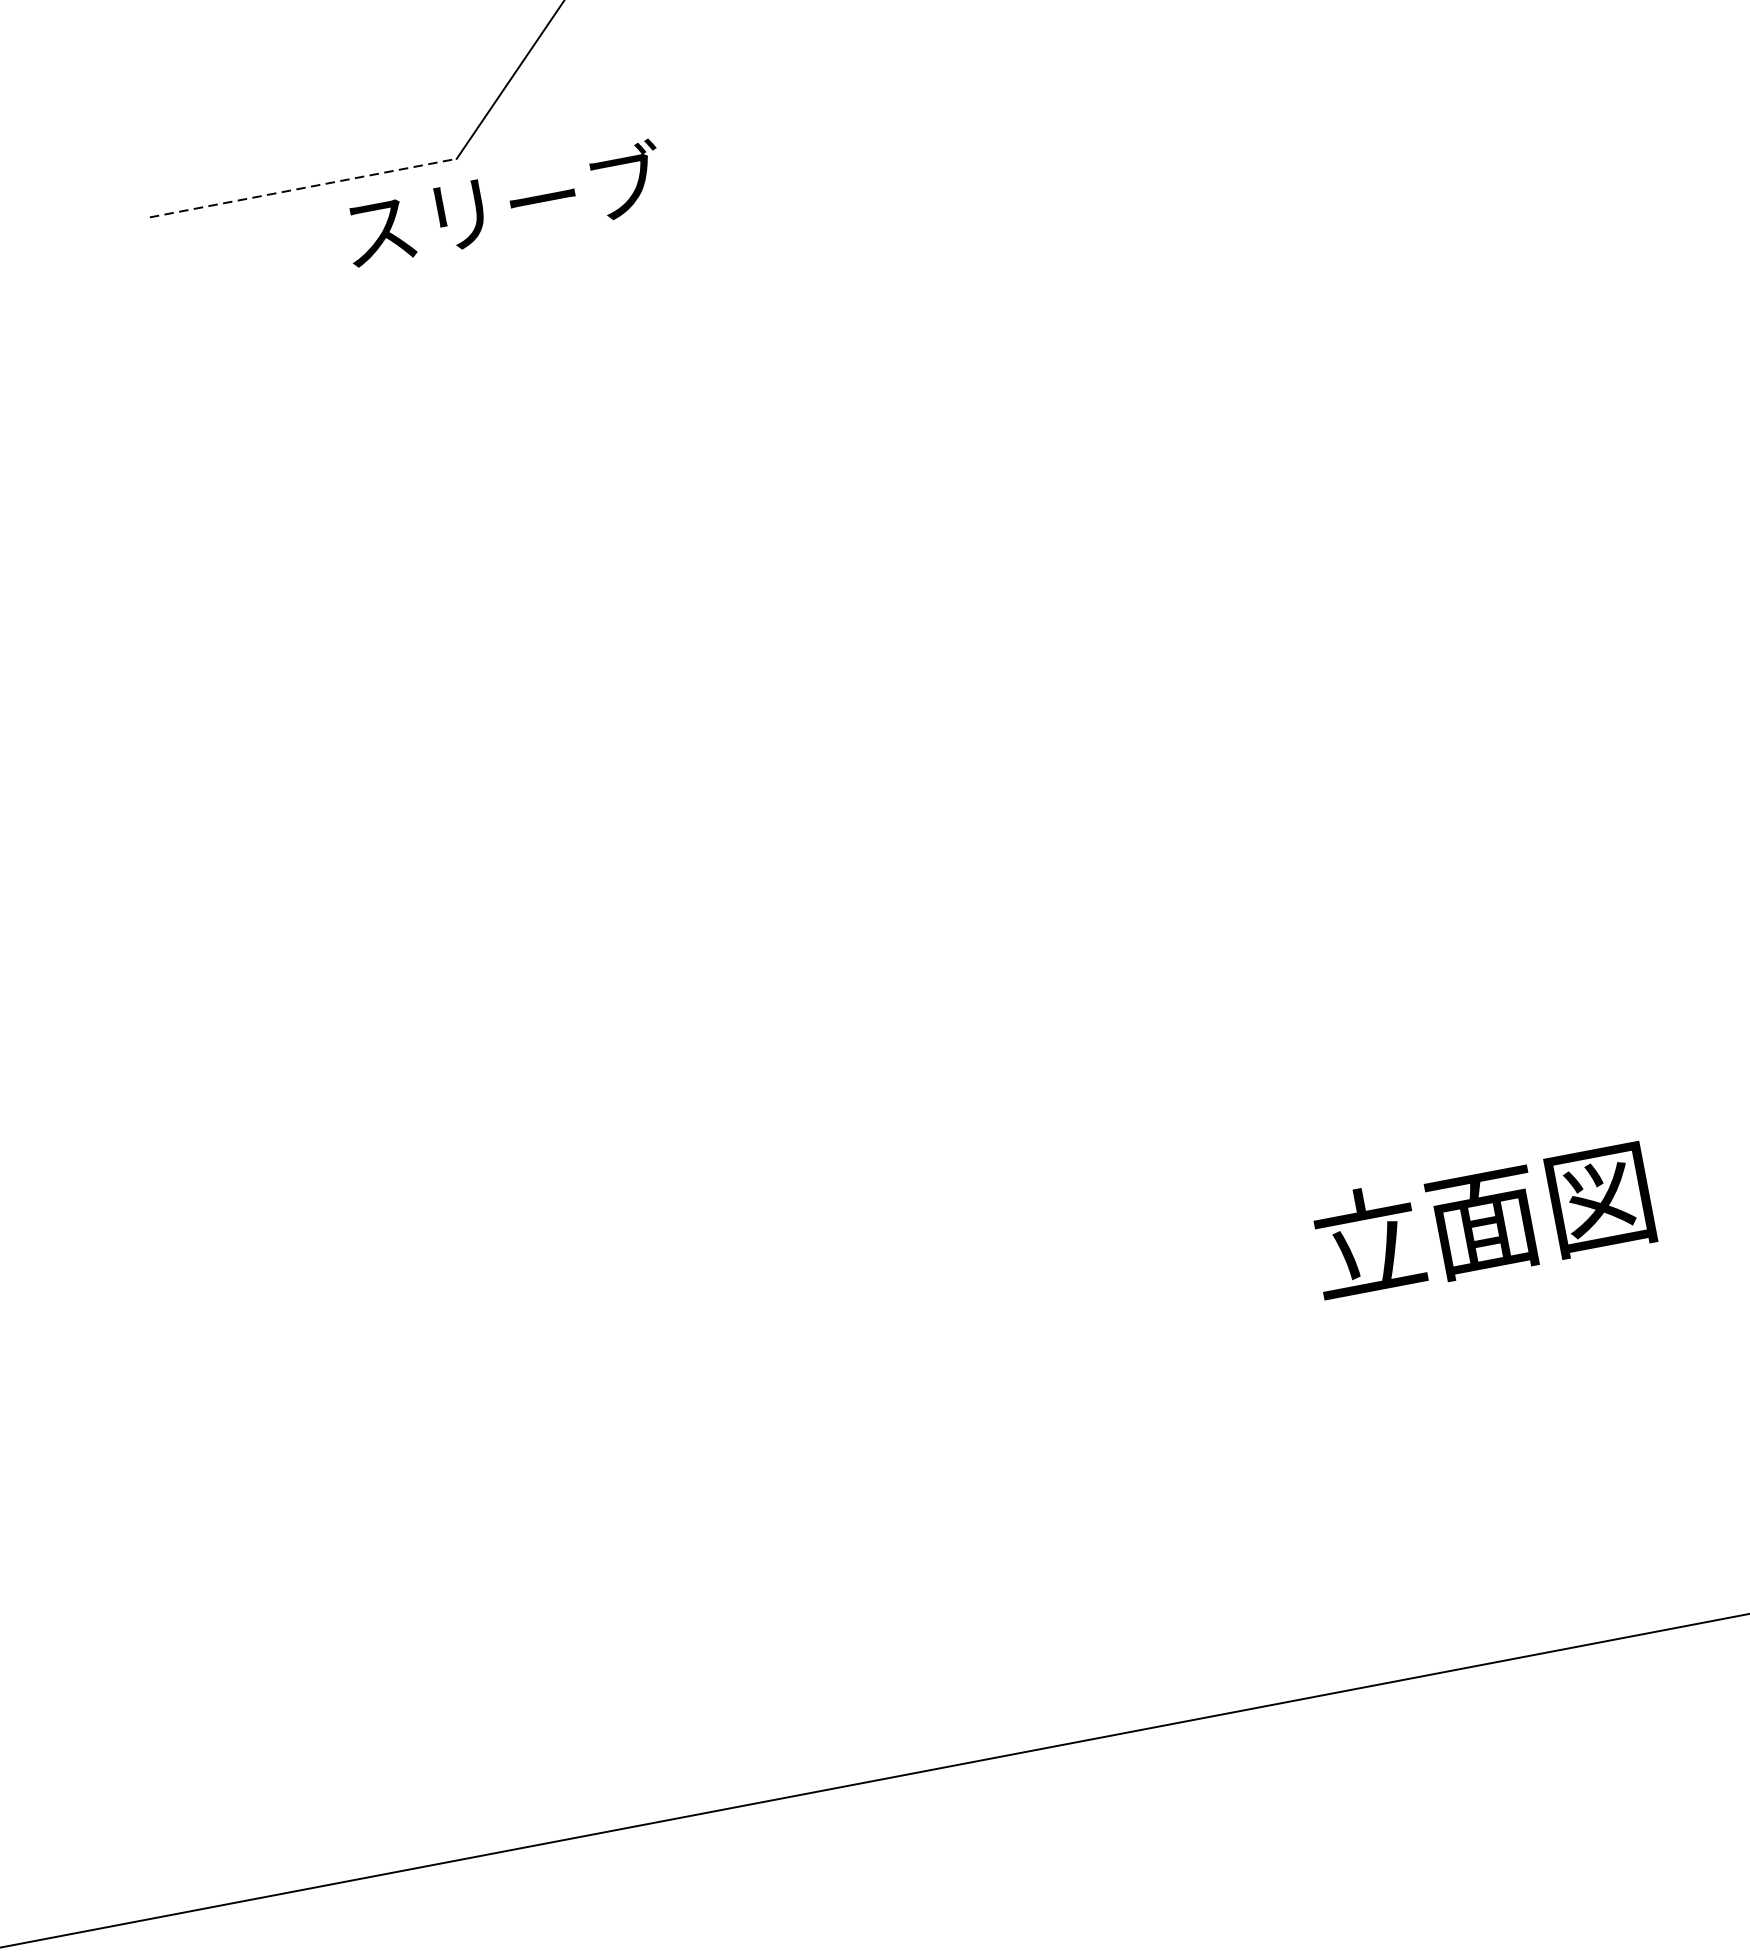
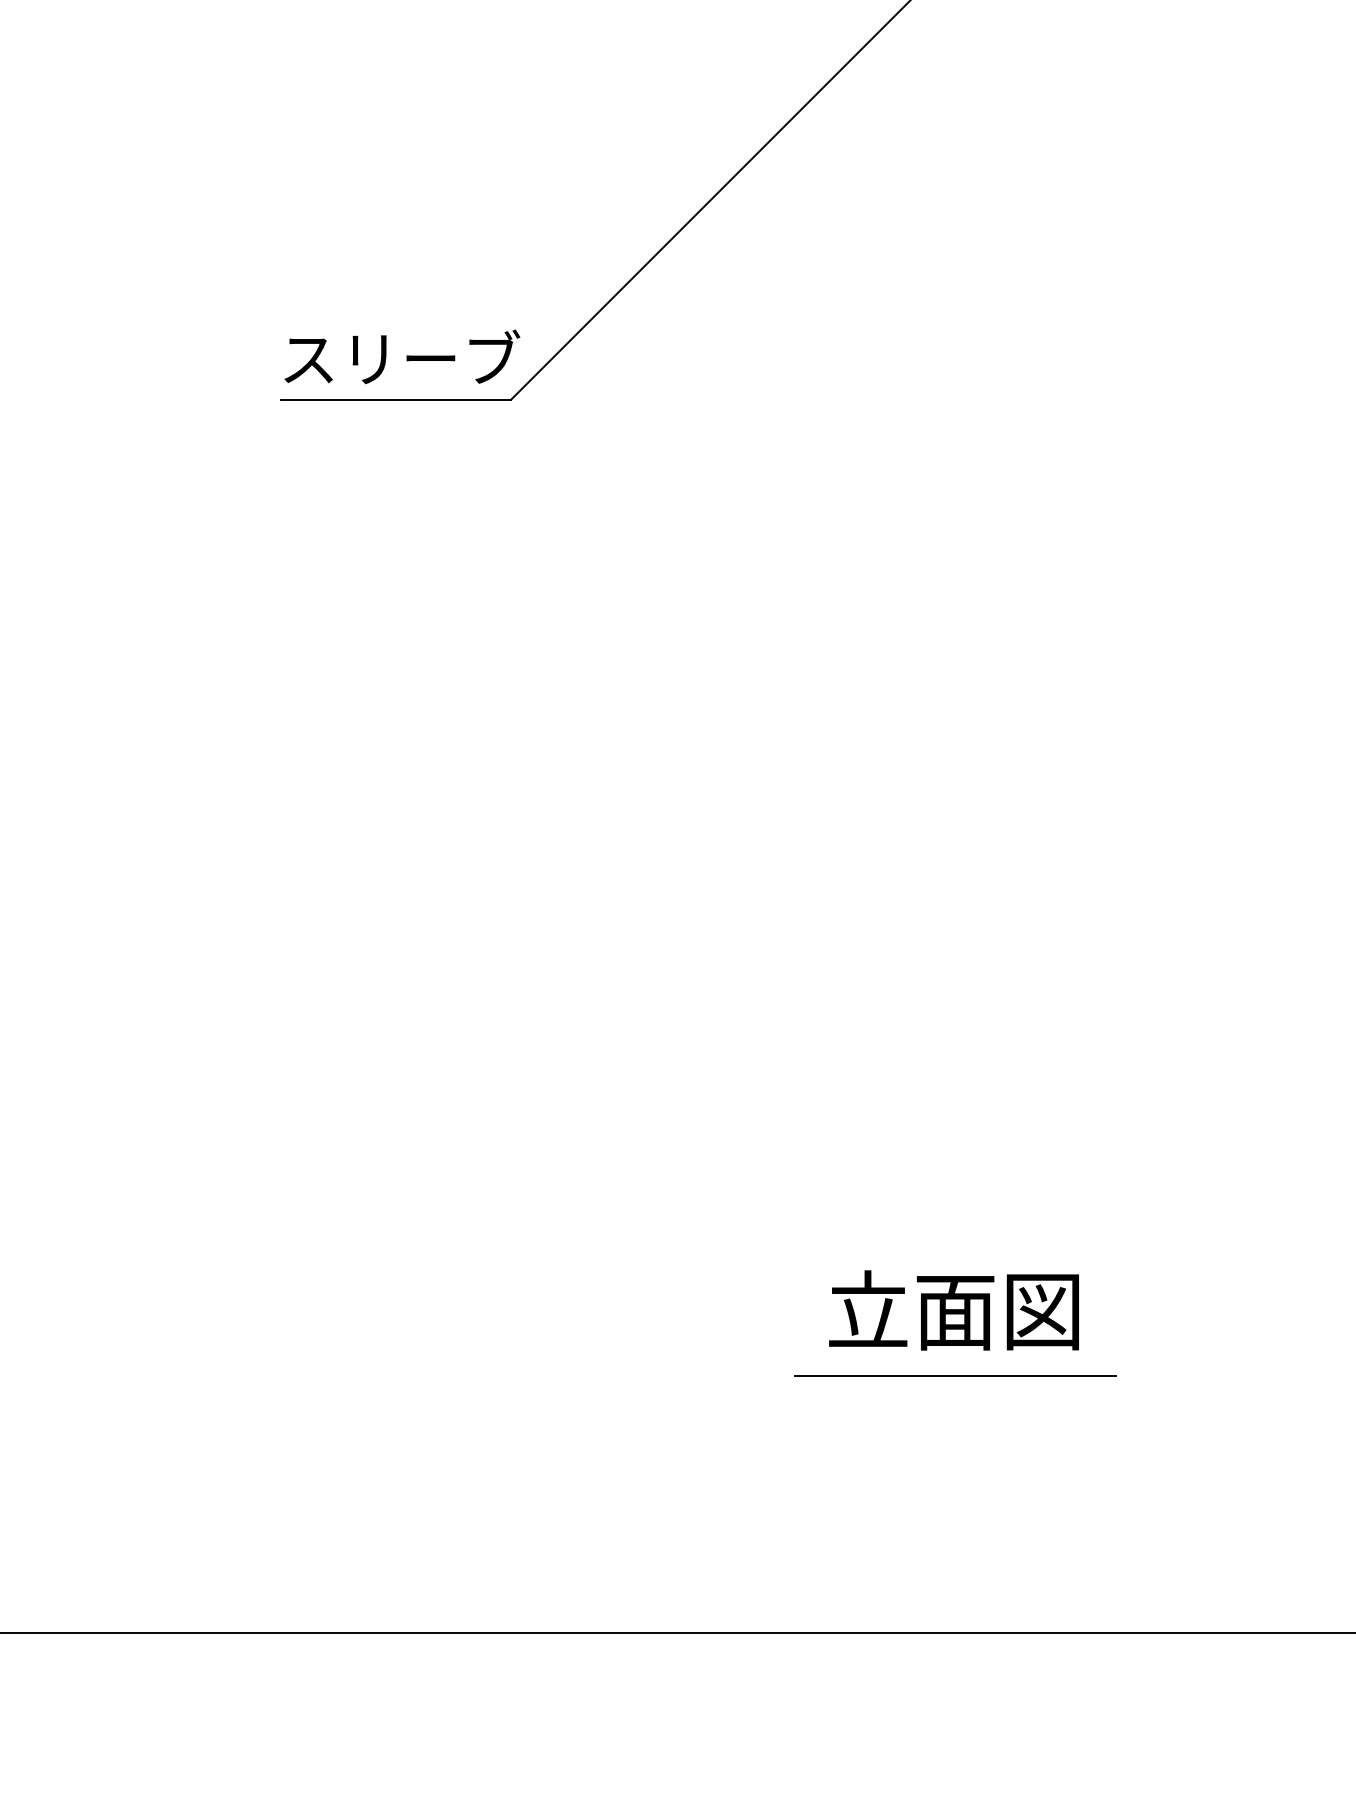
line: (304, 187) -> (396, 399), dashed -> solid
text: (504, 203) -> (402, 356), moved
text: (1481, 1220) -> (953, 1310), moved
line: (1296, 1346) -> (955, 1376), added

